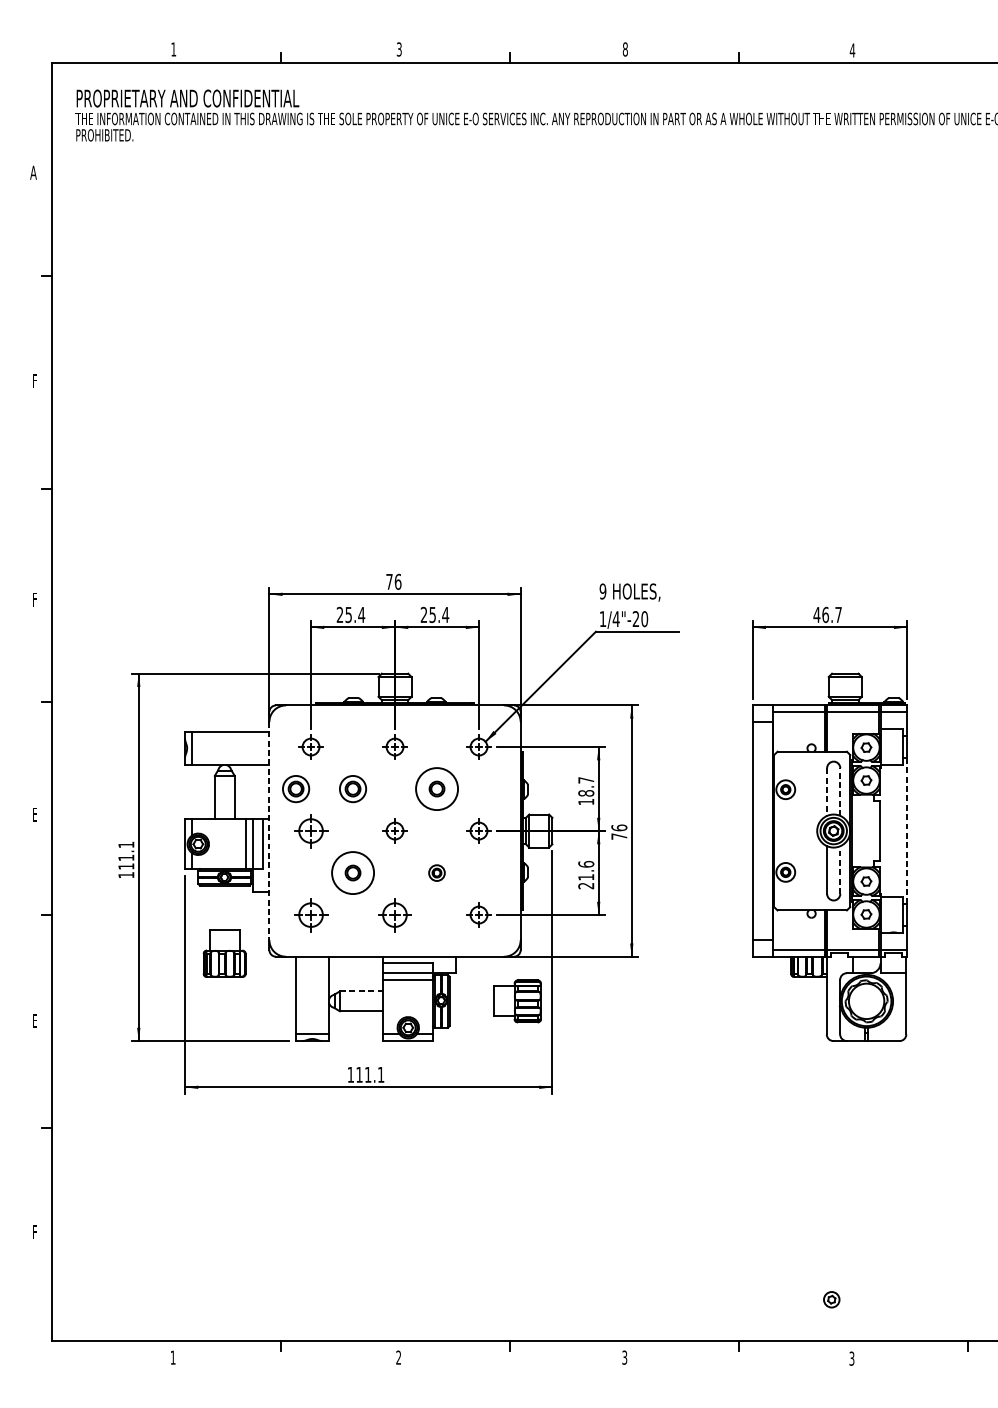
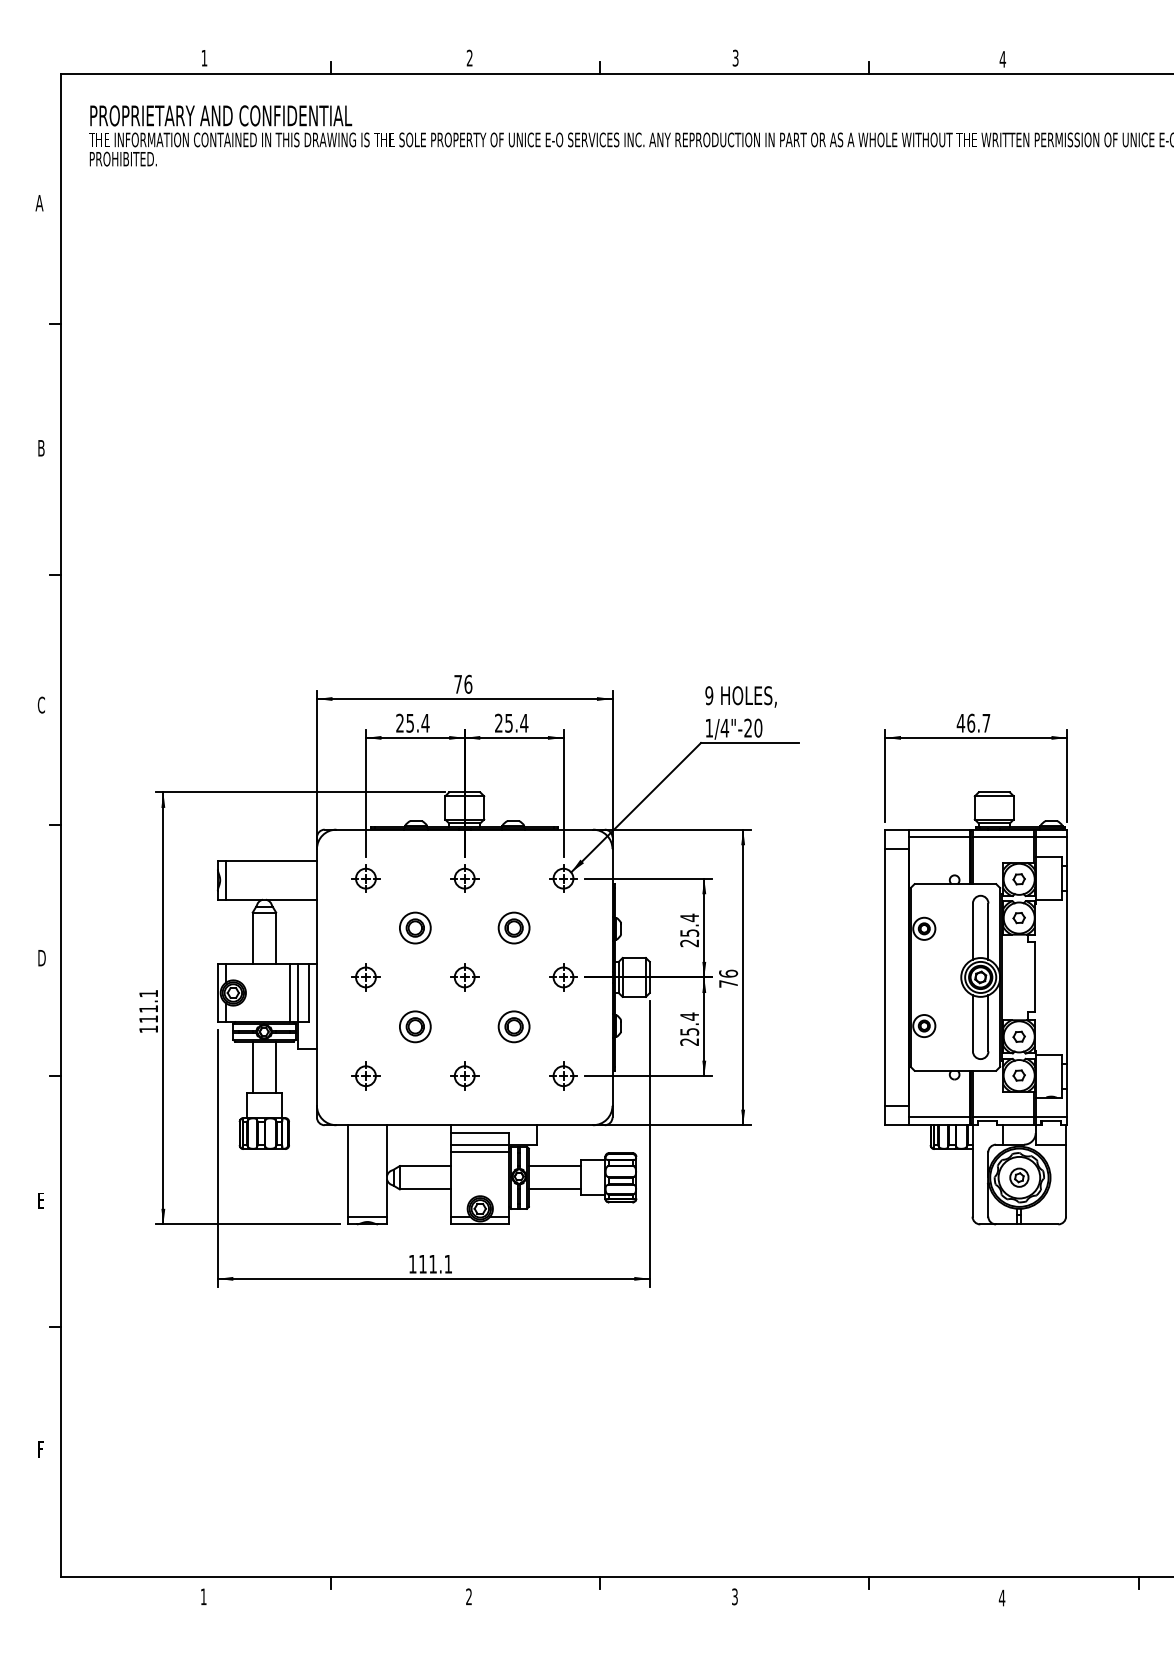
text: (625, 48) -> (735, 57), 8 -> 3
text: (399, 49) -> (469, 58), 3 -> 2
text: (35, 381) -> (41, 448), F -> B
text: (34, 599) -> (40, 704), F -> C
part: (296, 788) -> (348, 927), removed
circle: (436, 788) -> (513, 927), size x0.62
text: (586, 791) -> (689, 930), 18.7 -> 25.4
line: (840, 791) -> (988, 931), dashed -> solid
line: (826, 792) -> (972, 932), dashed -> solid
text: (35, 814) -> (41, 958), E -> D
line: (907, 830) -> (1067, 976), dashed -> solid
line: (269, 831) -> (316, 977), dashed -> solid
part: (310, 831) -> (365, 977), size x0.71
line: (840, 869) -> (988, 1022), dashed -> solid
text: (586, 870) -> (689, 1023), 21.6 -> 25.4
circle: (352, 872) -> (414, 1026), size x0.62
part: (436, 872) -> (513, 1026), size x1.67
line: (214, 907) -> (252, 1067), added
line: (235, 907) -> (276, 1067), added
part: (310, 914) -> (365, 1075), size x0.71
part: (394, 914) -> (464, 1075), size x0.71
line: (361, 991) -> (425, 1166), dashed -> solid
line: (471, 991) -> (554, 1166), added
line: (471, 1011) -> (554, 1189), added
part: (831, 1299) -> (1019, 1177), moved
text: (851, 1358) -> (1001, 1597), 3 -> 4

